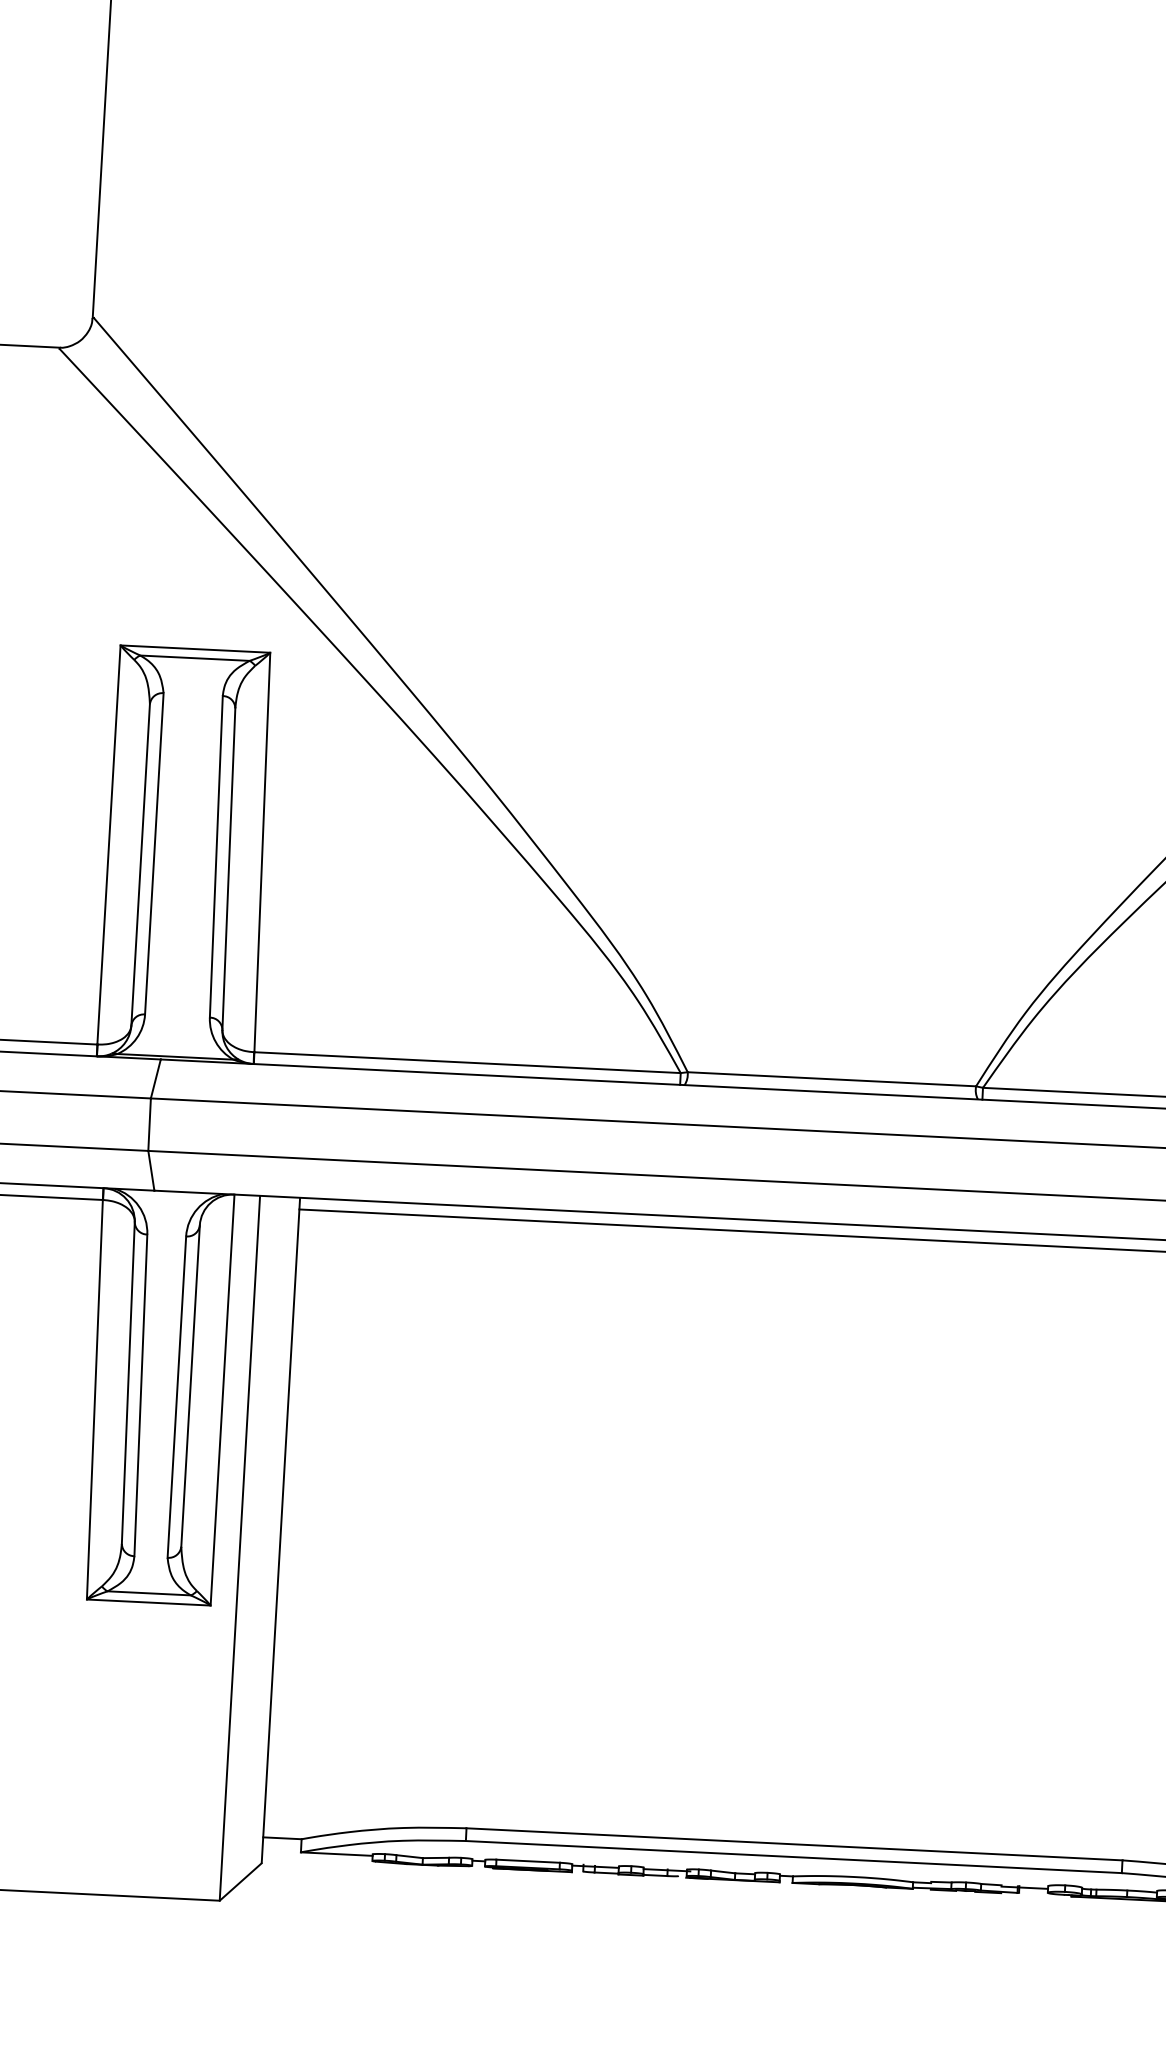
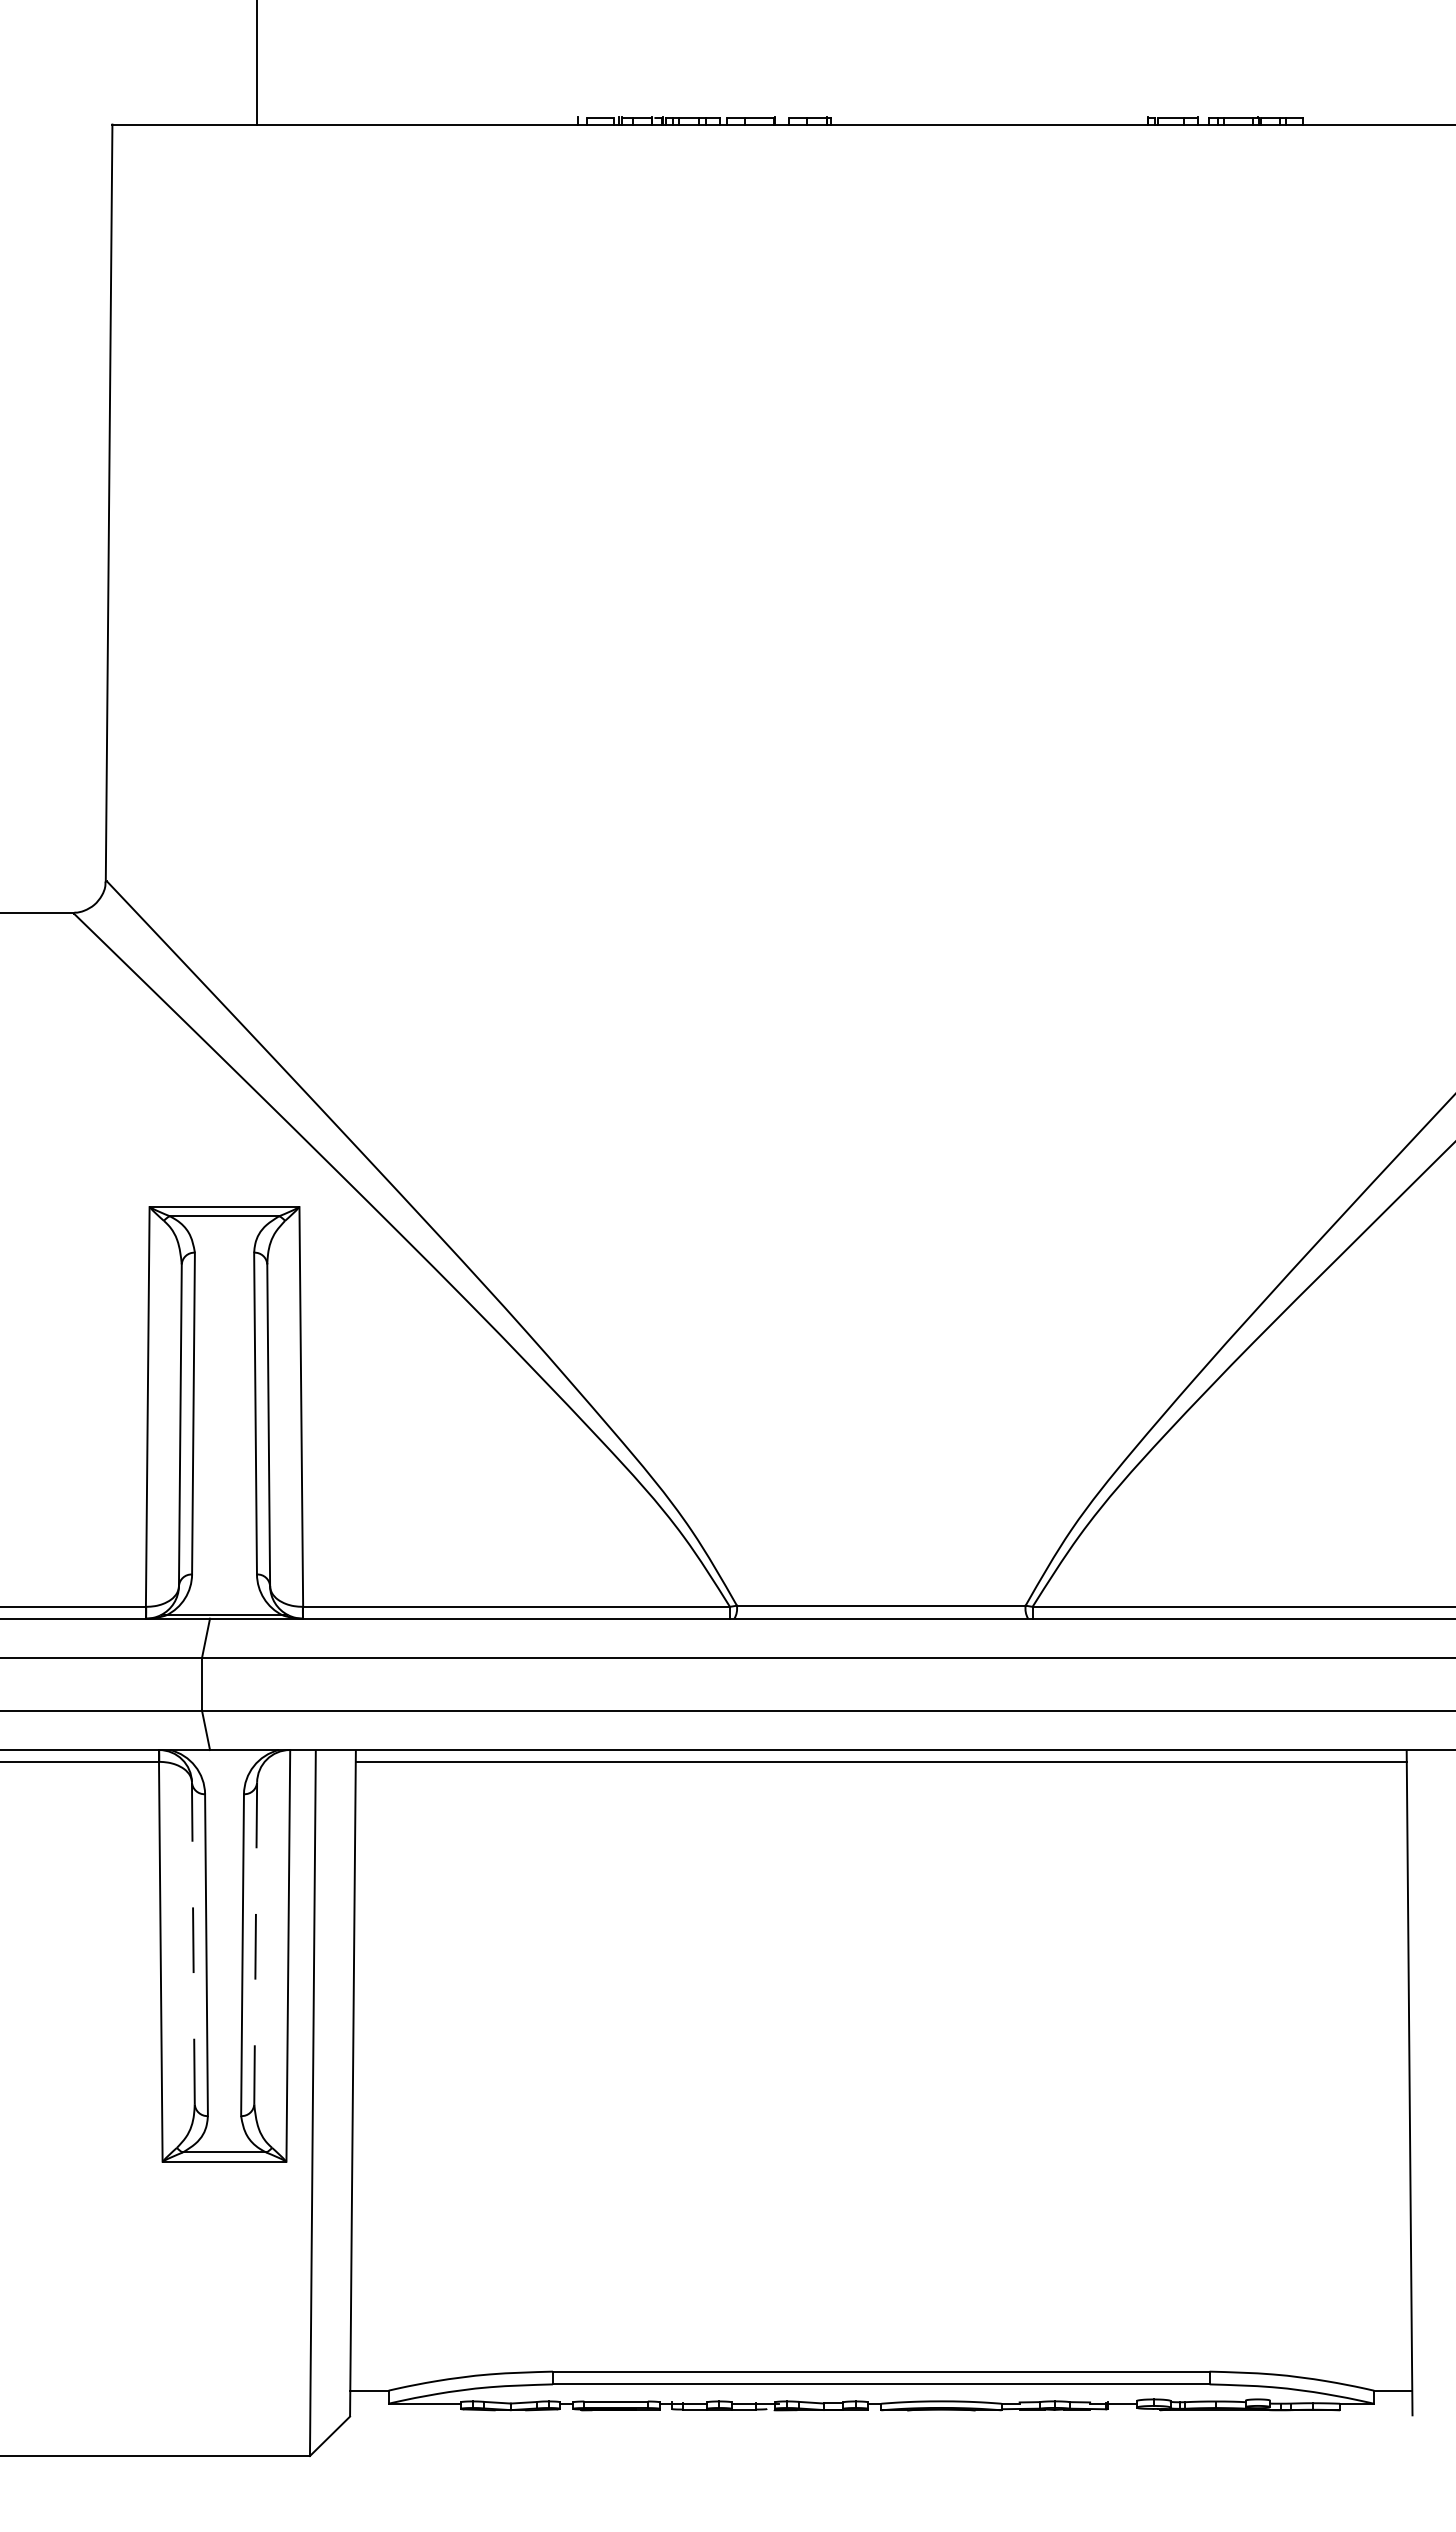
line: (128, 1383) -> (193, 1943), solid -> dashed
line: (190, 1386) -> (255, 1943), solid -> dashed

